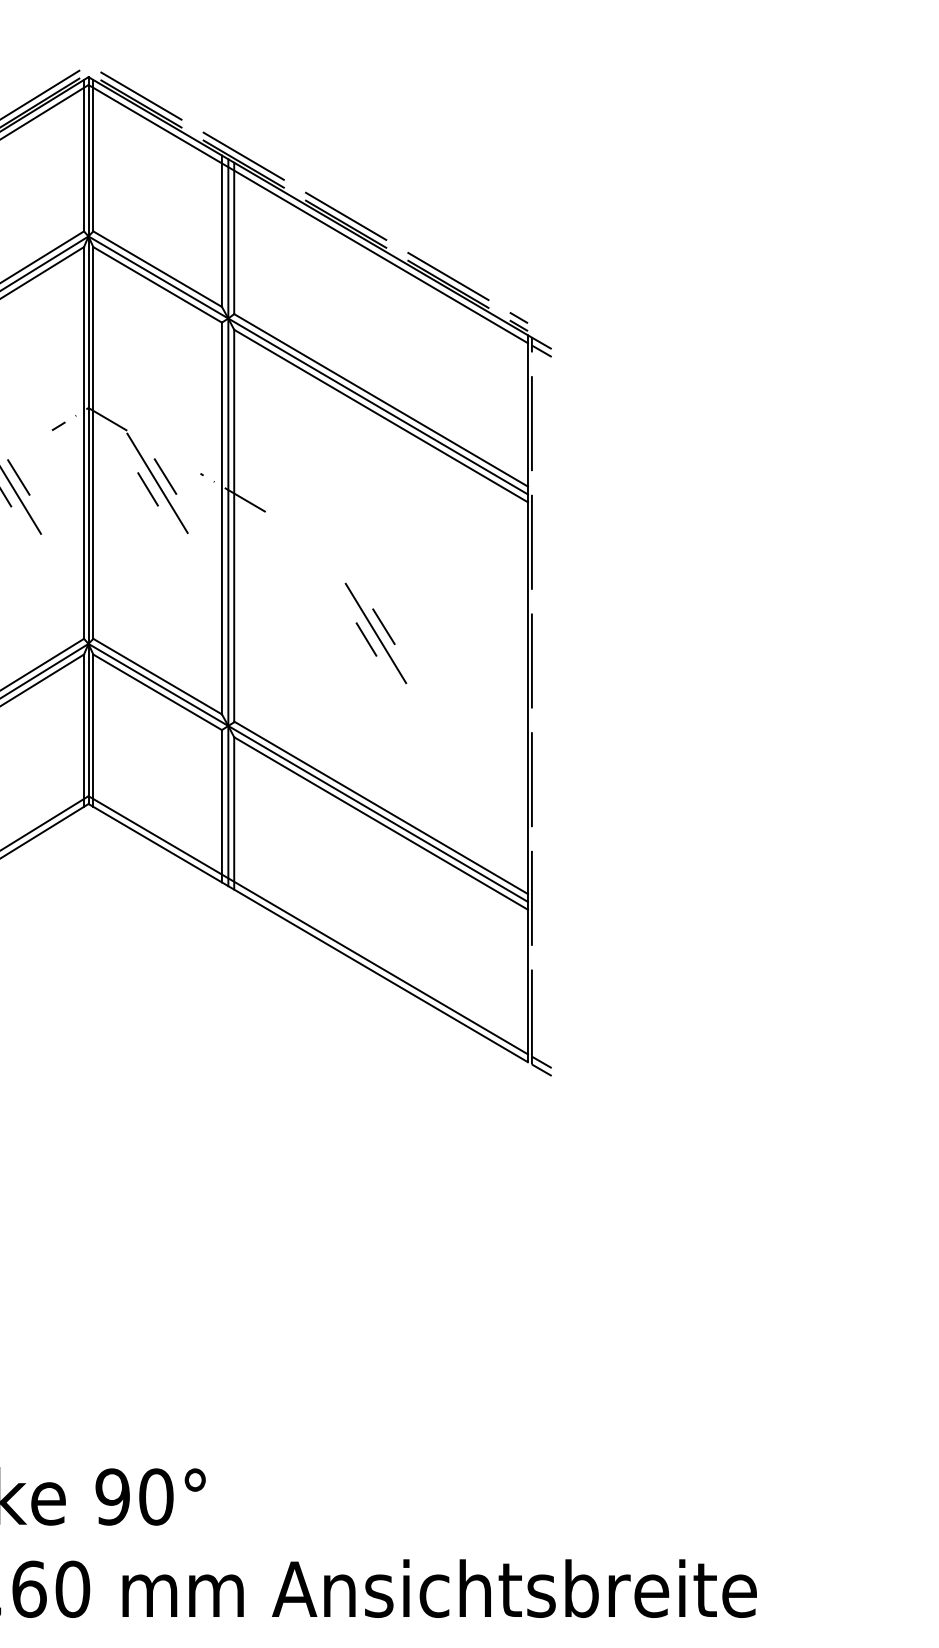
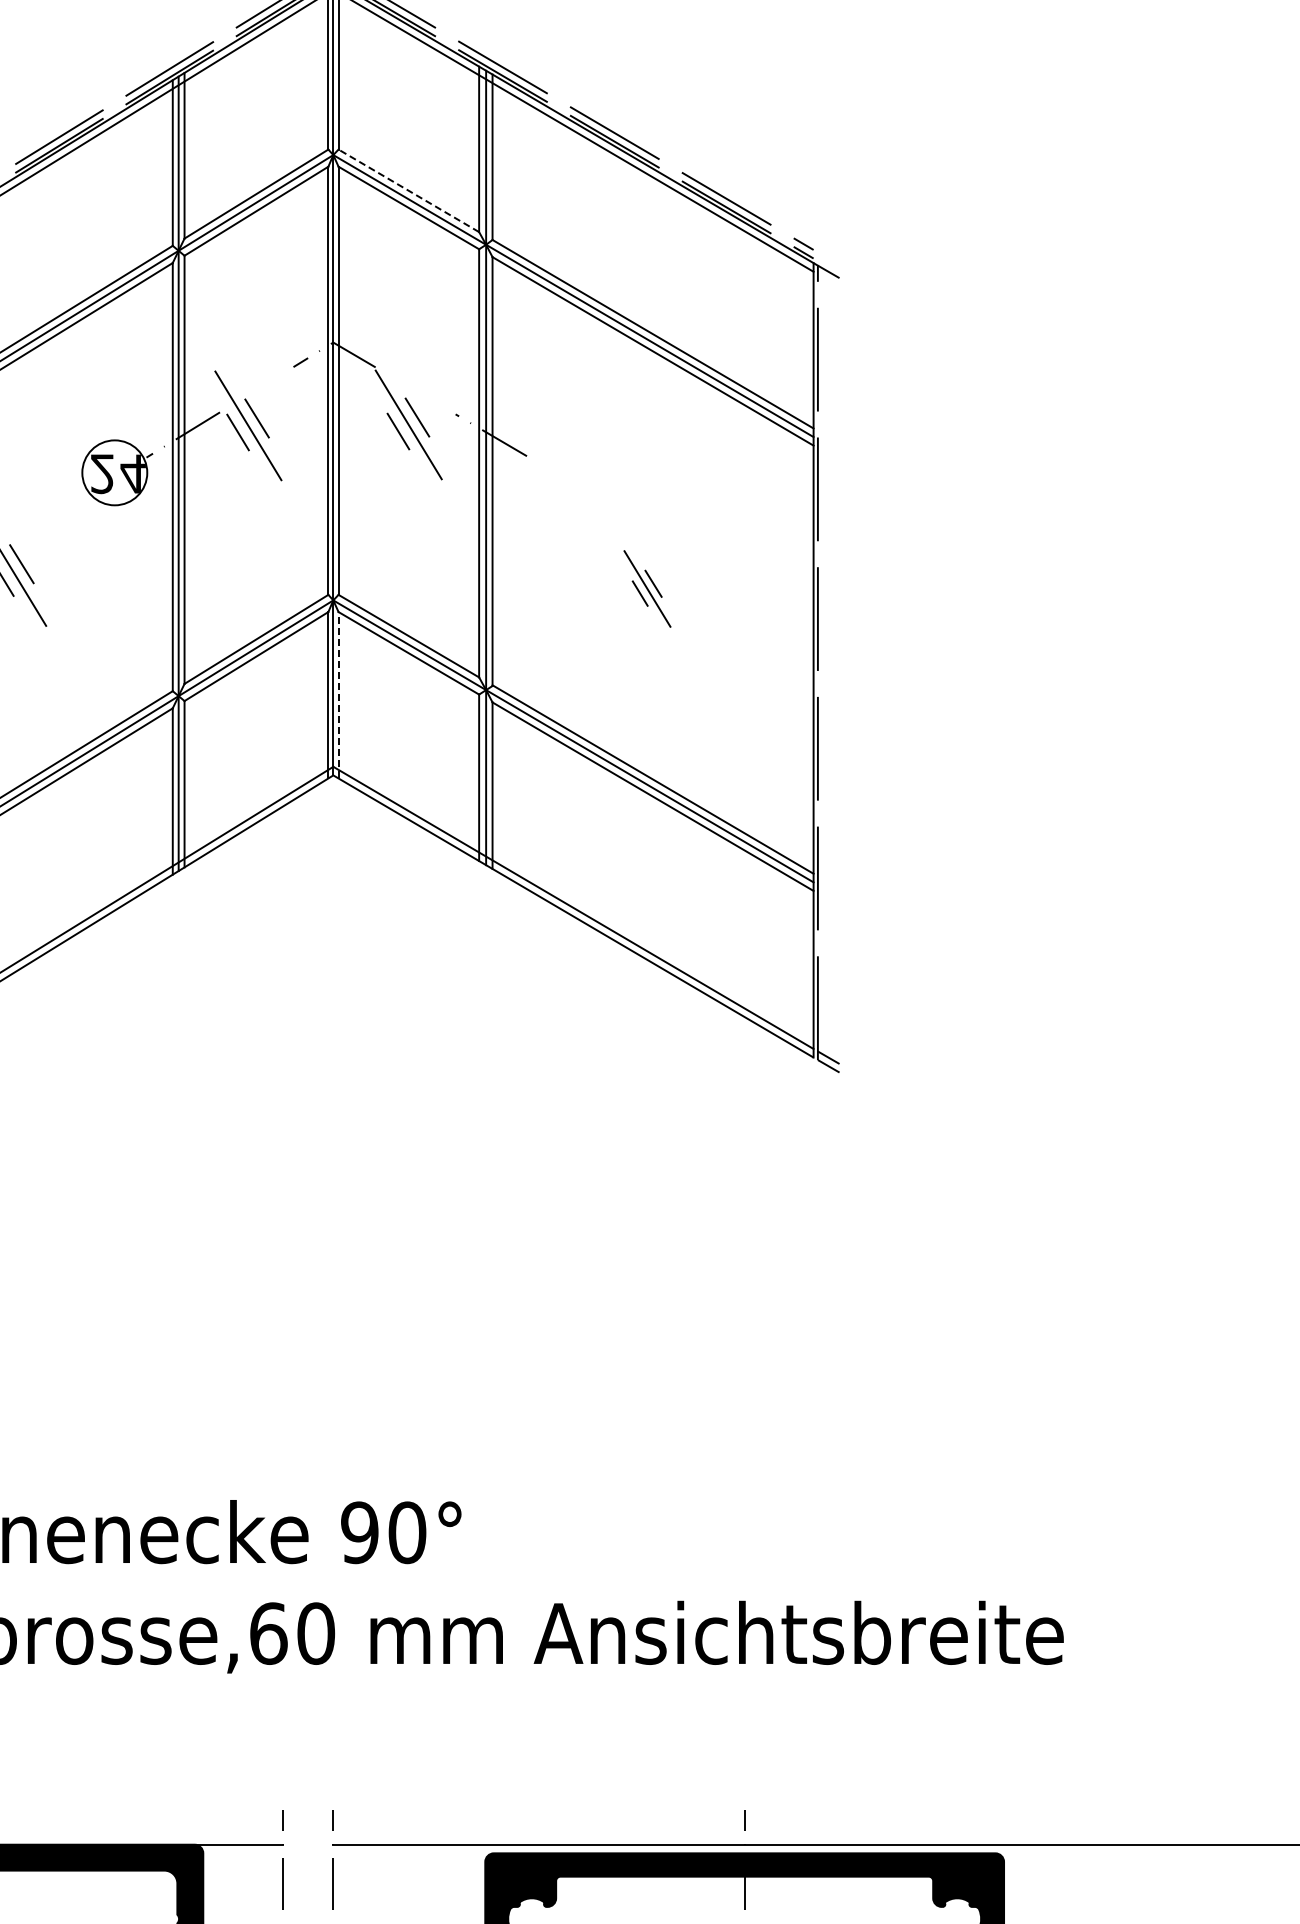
line: (157, 268) -> (408, 190), solid -> dashed
line: (541, 351) -> (828, 280), removed
part: (376, 633) -> (647, 588), size x0.7
line: (93, 730) -> (338, 694), solid -> dashed

